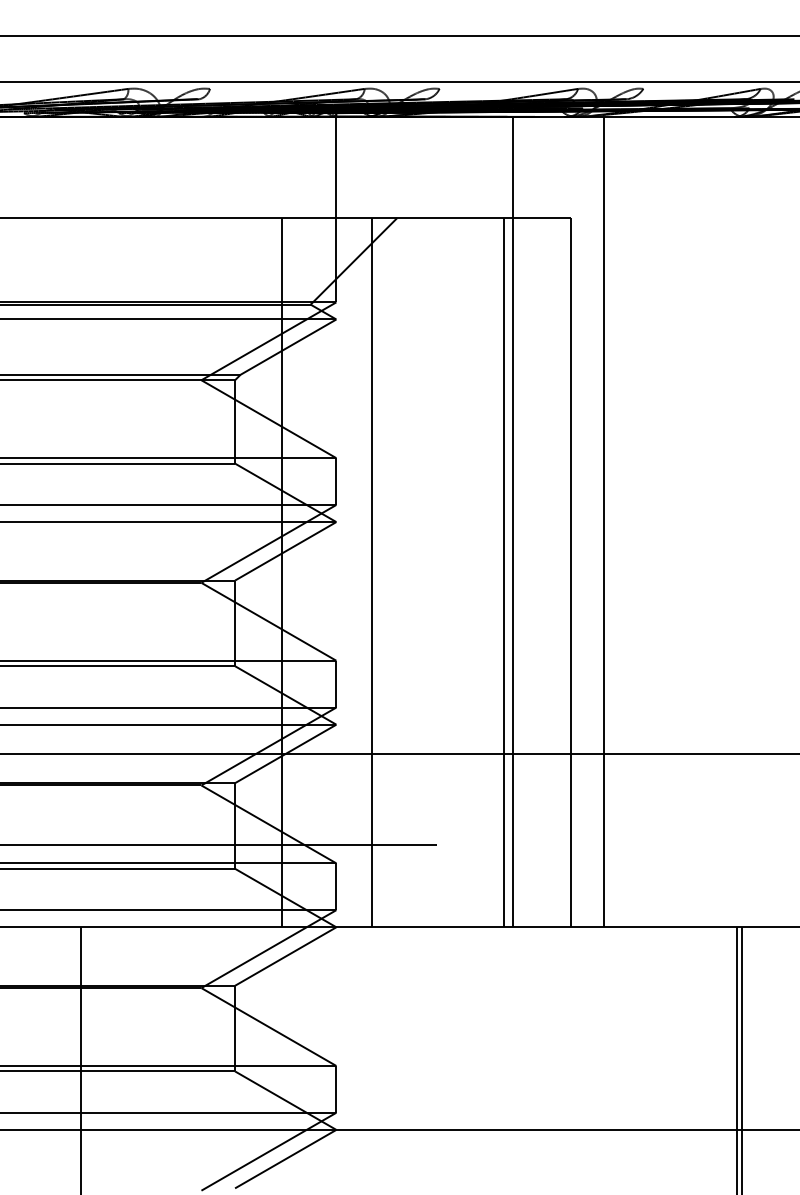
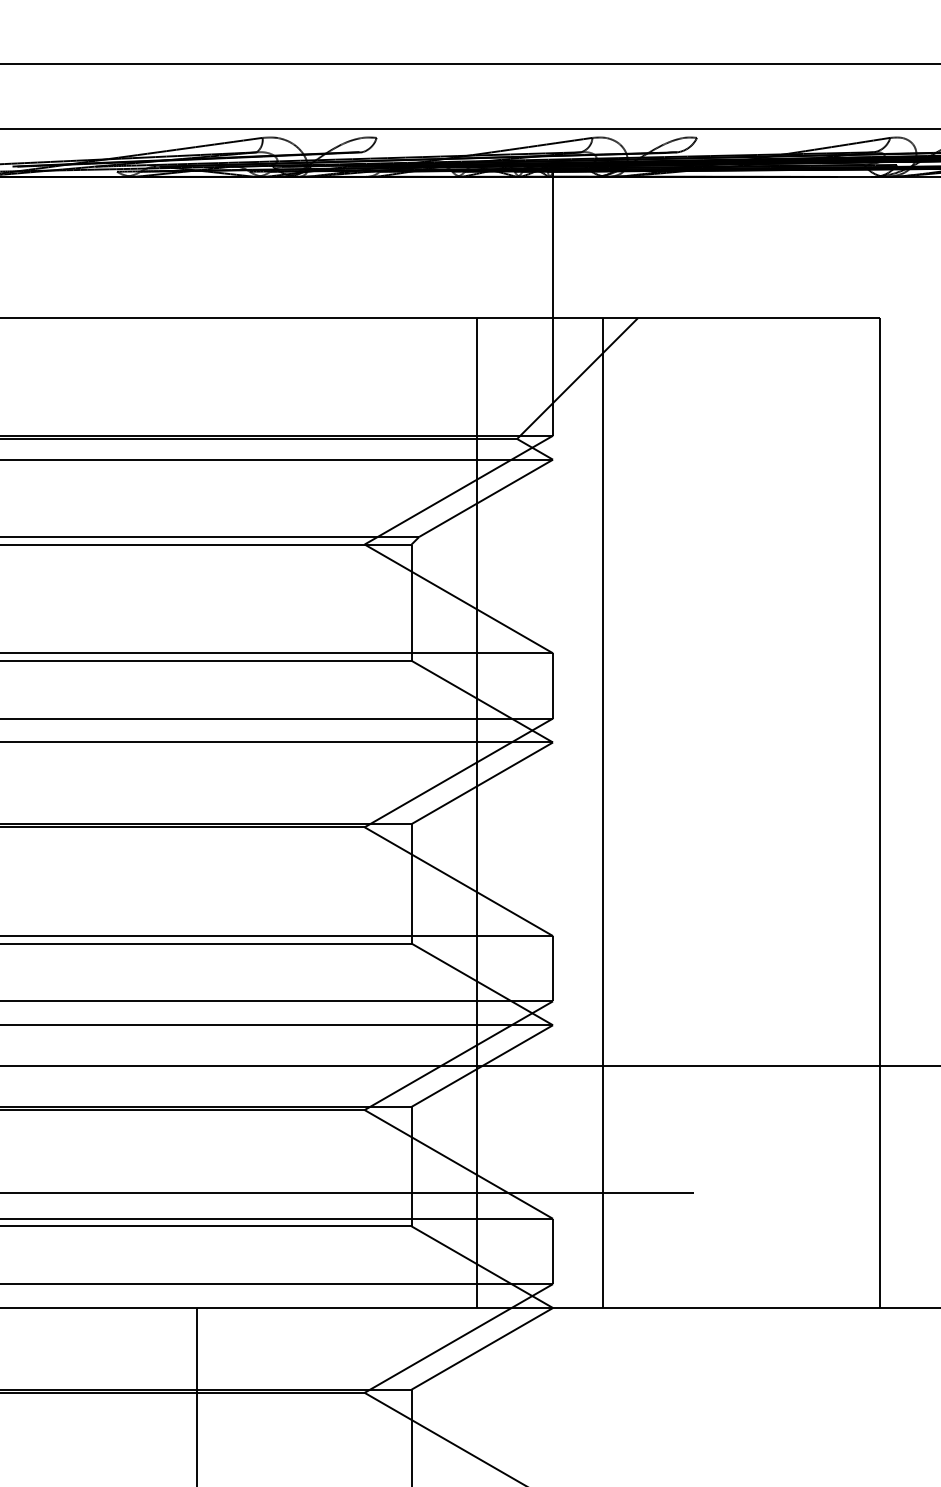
line: (513, 521) -> (800, 741), removed
line: (604, 521) -> (927, 741), removed
line: (504, 572) -> (787, 812), removed

